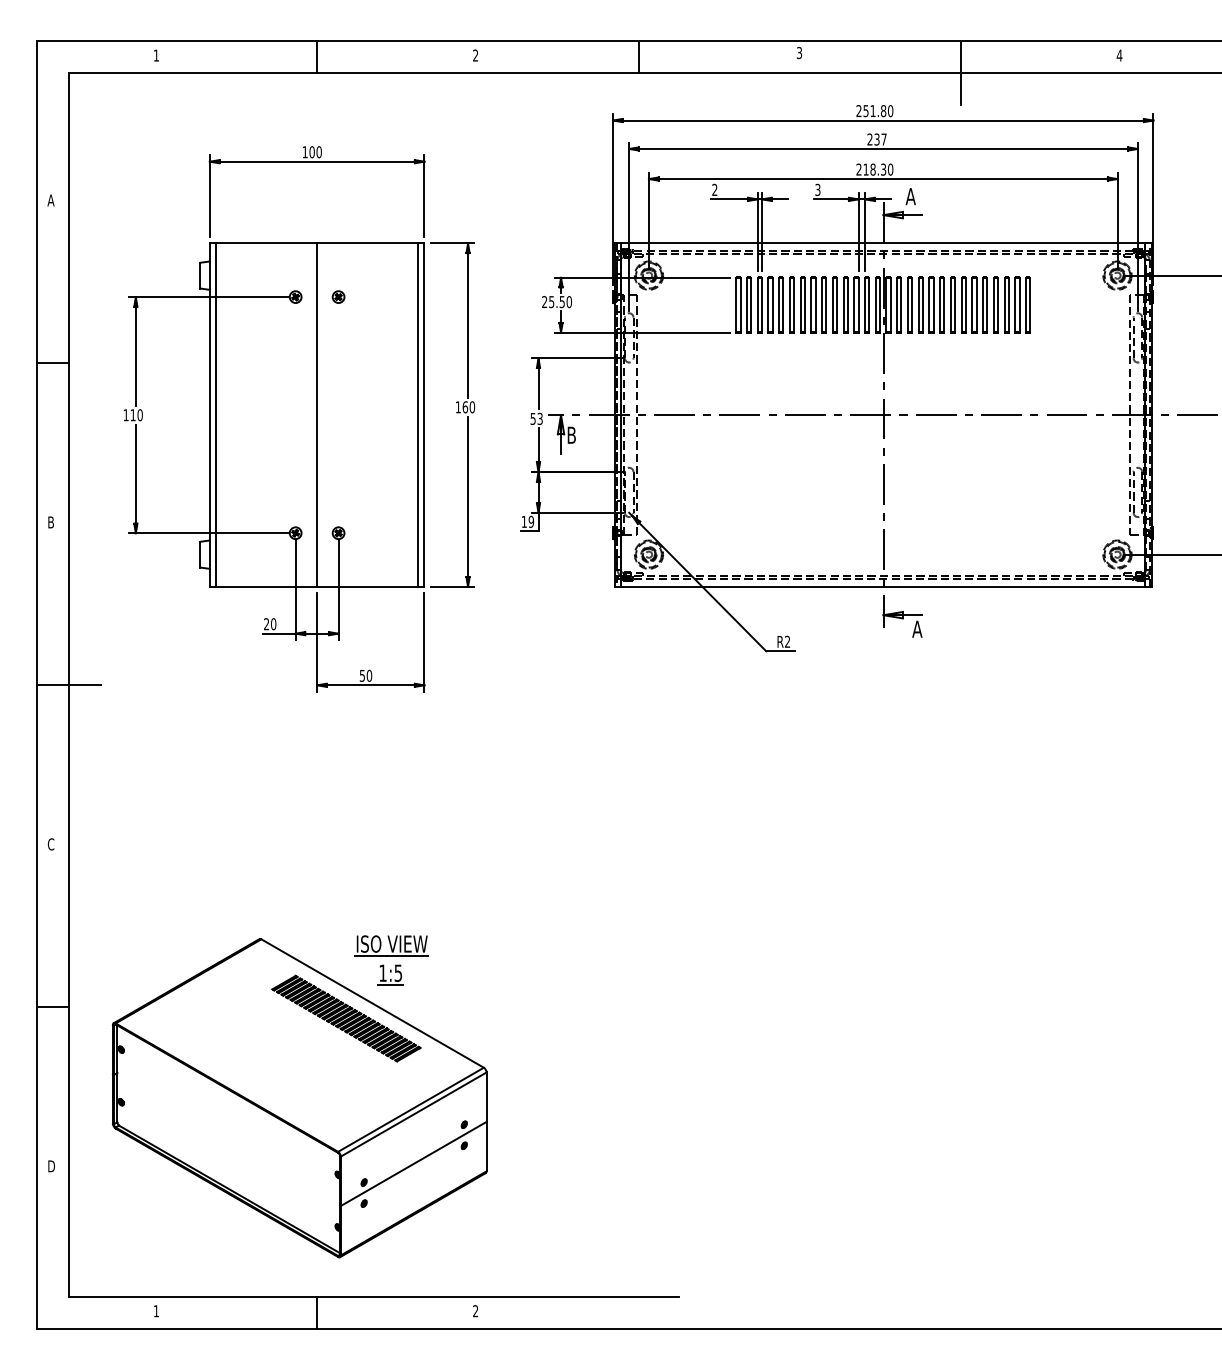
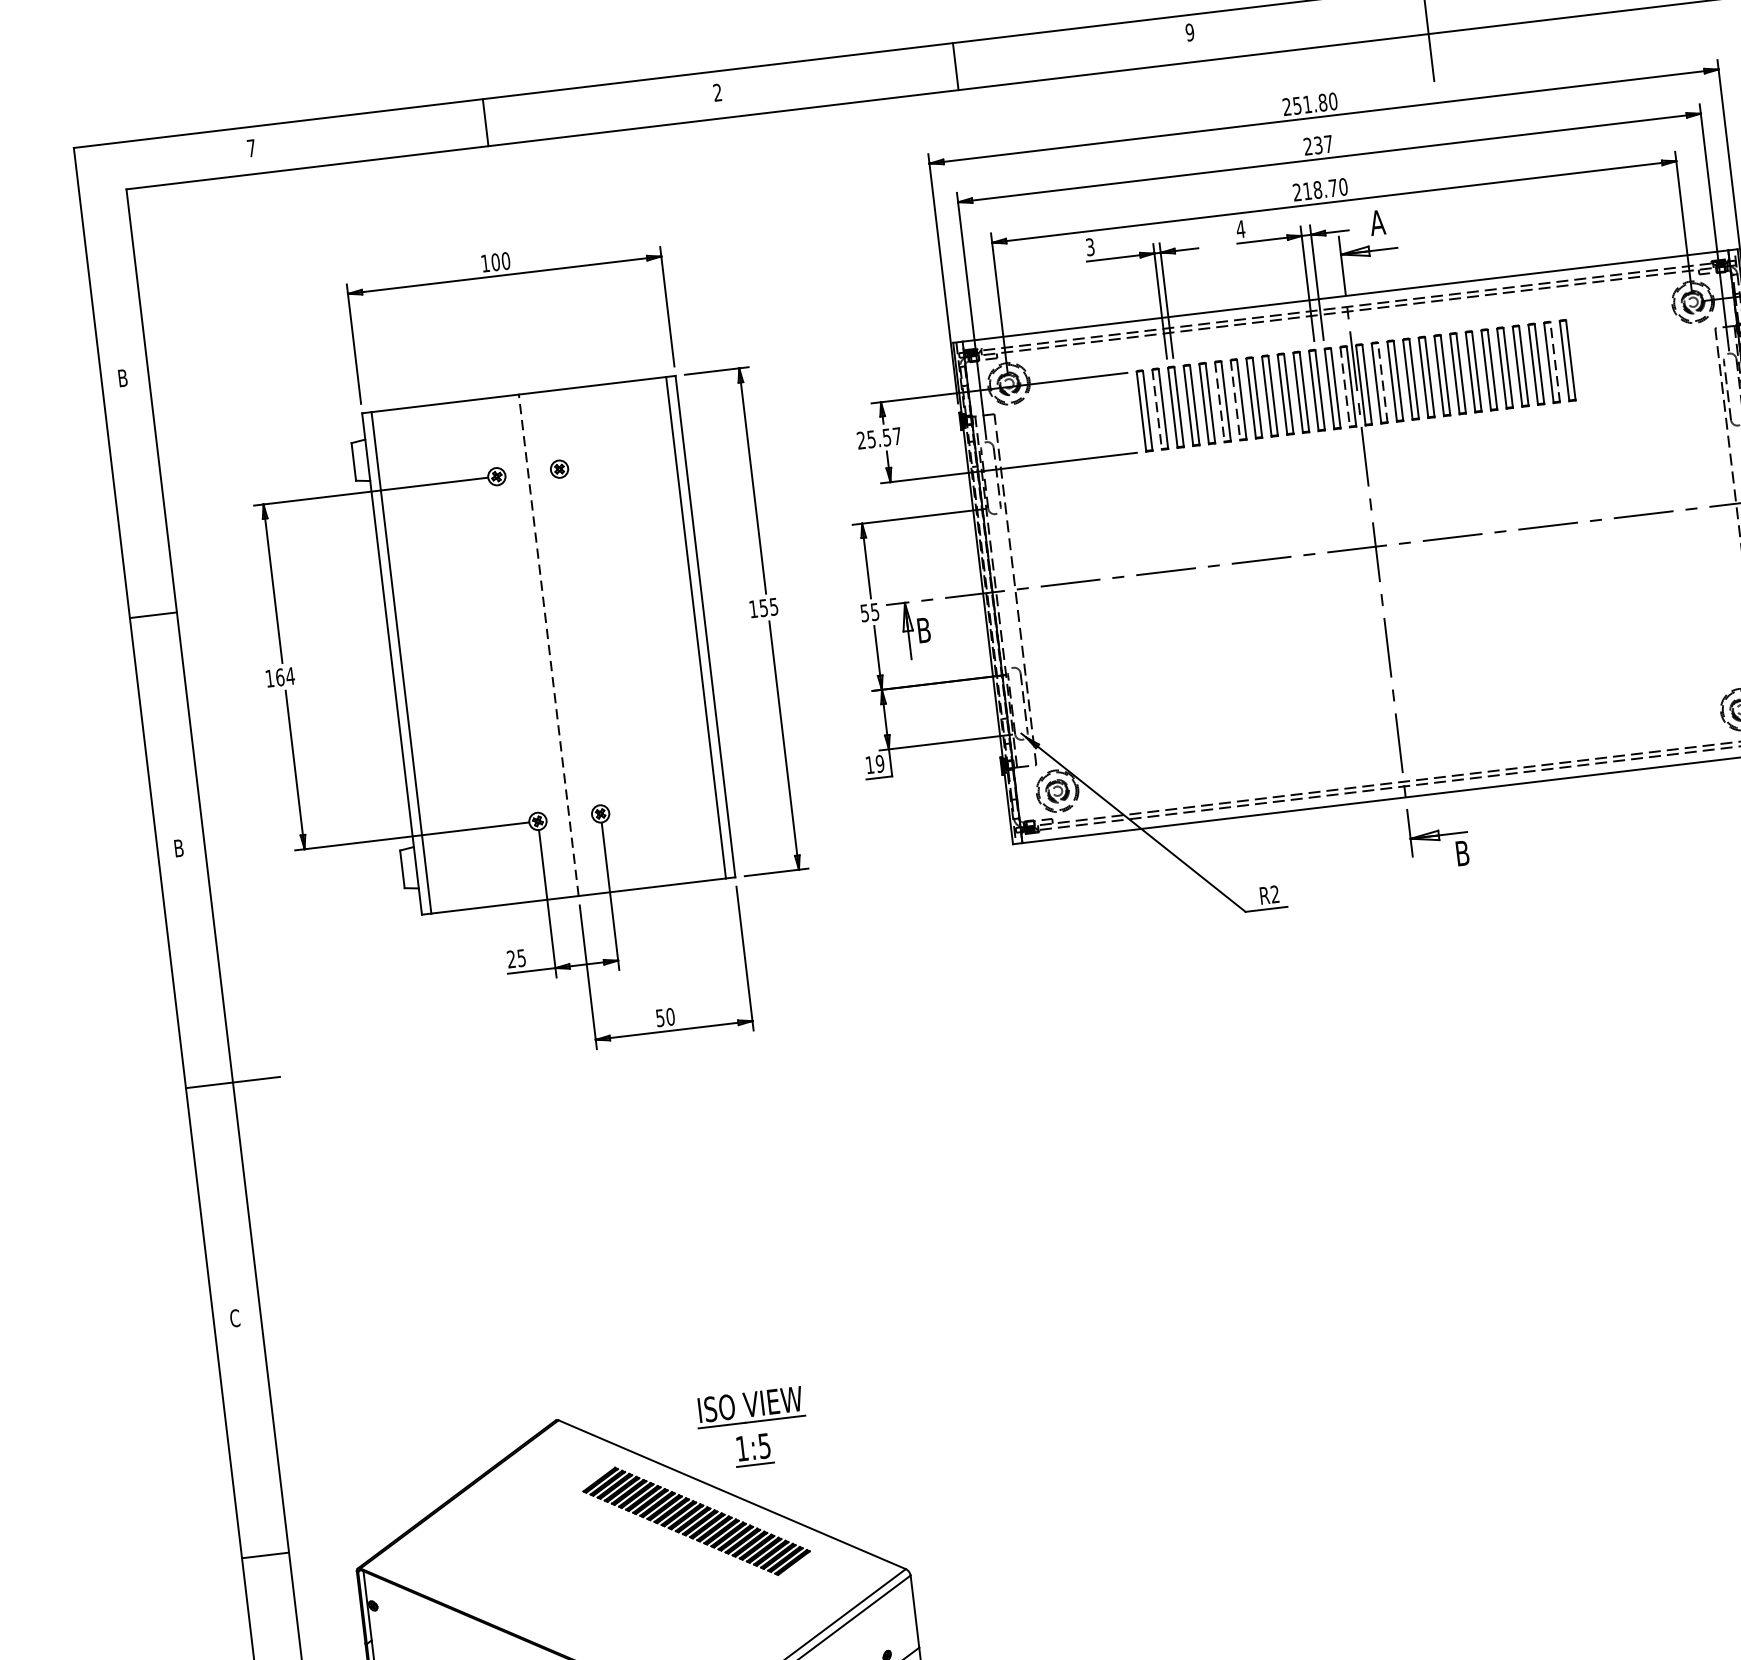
text: (799, 52) -> (1189, 31), 3 -> 9
text: (155, 55) -> (250, 148), 1 -> 7
text: (883, 169) -> (1332, 187), 218.30 -> 218.70
text: (817, 189) -> (1240, 228), 3 -> 4
text: (714, 190) -> (1089, 248), 2 -> 3
text: (50, 200) -> (122, 378), A -> B
text: (568, 302) -> (896, 437), 25.50 -> 25.57
line: (901, 304) -> (1382, 381), solid -> dashed
line: (1019, 304) -> (1555, 361), solid -> dashed
line: (746, 305) -> (1156, 410), solid -> dashed
line: (789, 305) -> (1219, 402), solid -> dashed
line: (800, 305) -> (1235, 401), solid -> dashed
line: (875, 305) -> (1344, 387), solid -> dashed
text: (468, 407) -> (768, 607), 160 -> 155
text: (136, 415) -> (285, 677), 110 -> 164
line: (317, 415) -> (549, 645), solid -> dashed
text: (540, 418) -> (875, 611), 53 -> 55
text: (273, 624) -> (521, 958), 20 -> 25
text: (917, 628) -> (1462, 852), A -> B

